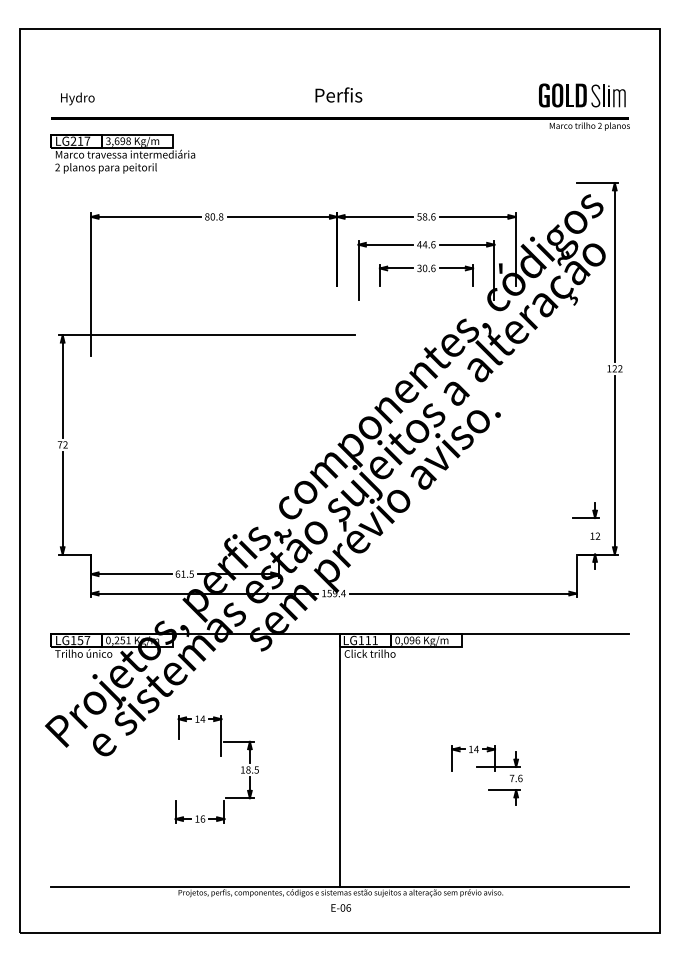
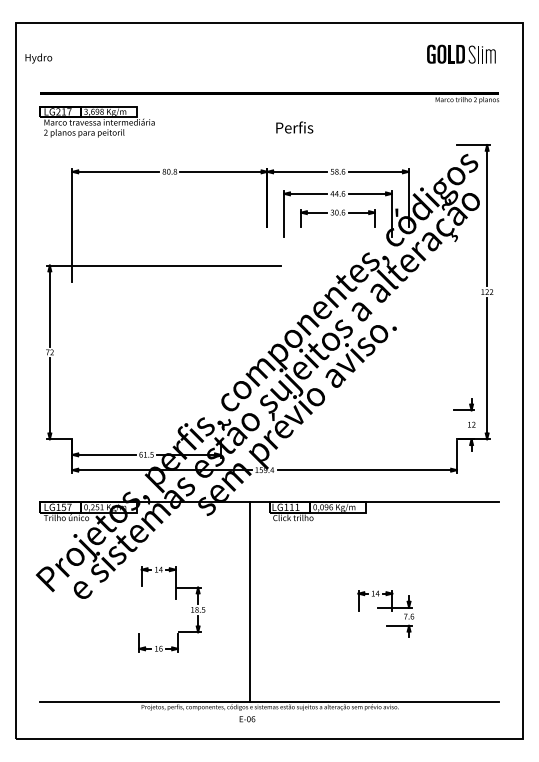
text: (338, 94) -> (294, 127), moved
part: (582, 95) -> (461, 54), moved
text: (77, 98) -> (38, 58), moved
line: (339, 760) -> (250, 602), moved
text: (341, 907) -> (247, 718), moved

